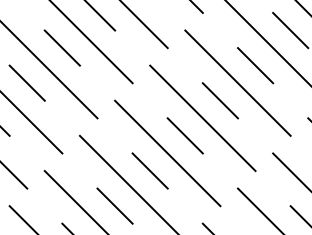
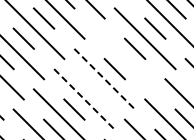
line: (237, 82) -> (124, 58), removed
line: (202, 118) -> (104, 79), solid -> dashed
line: (185, 136) -> (94, 89), removed
line: (167, 153) -> (84, 99), solid -> dashed

